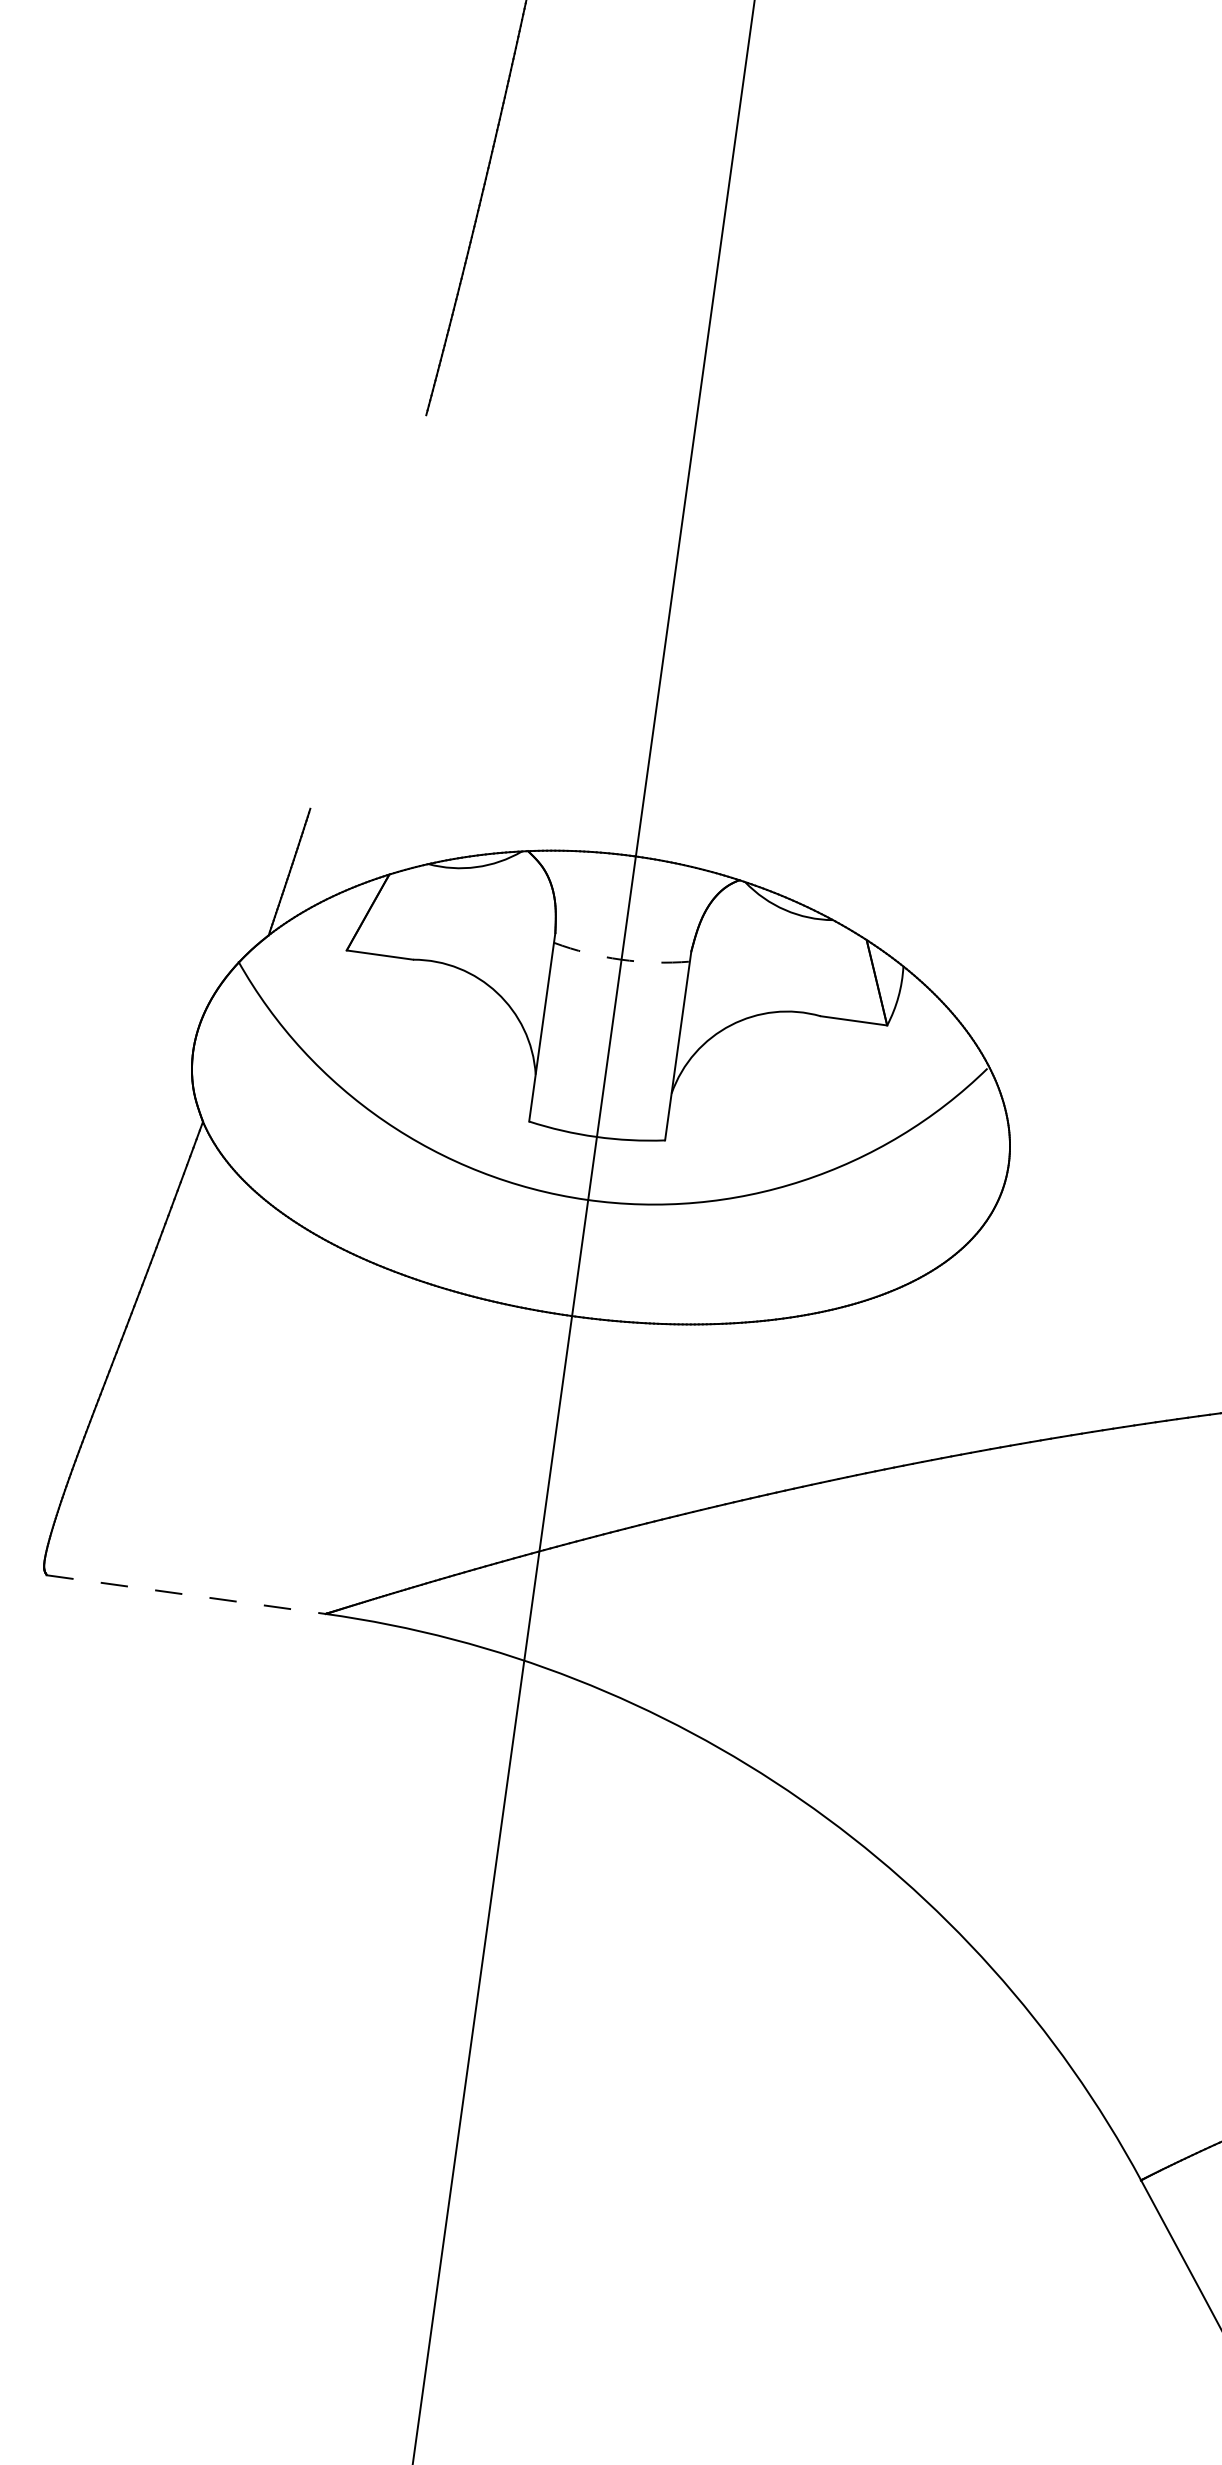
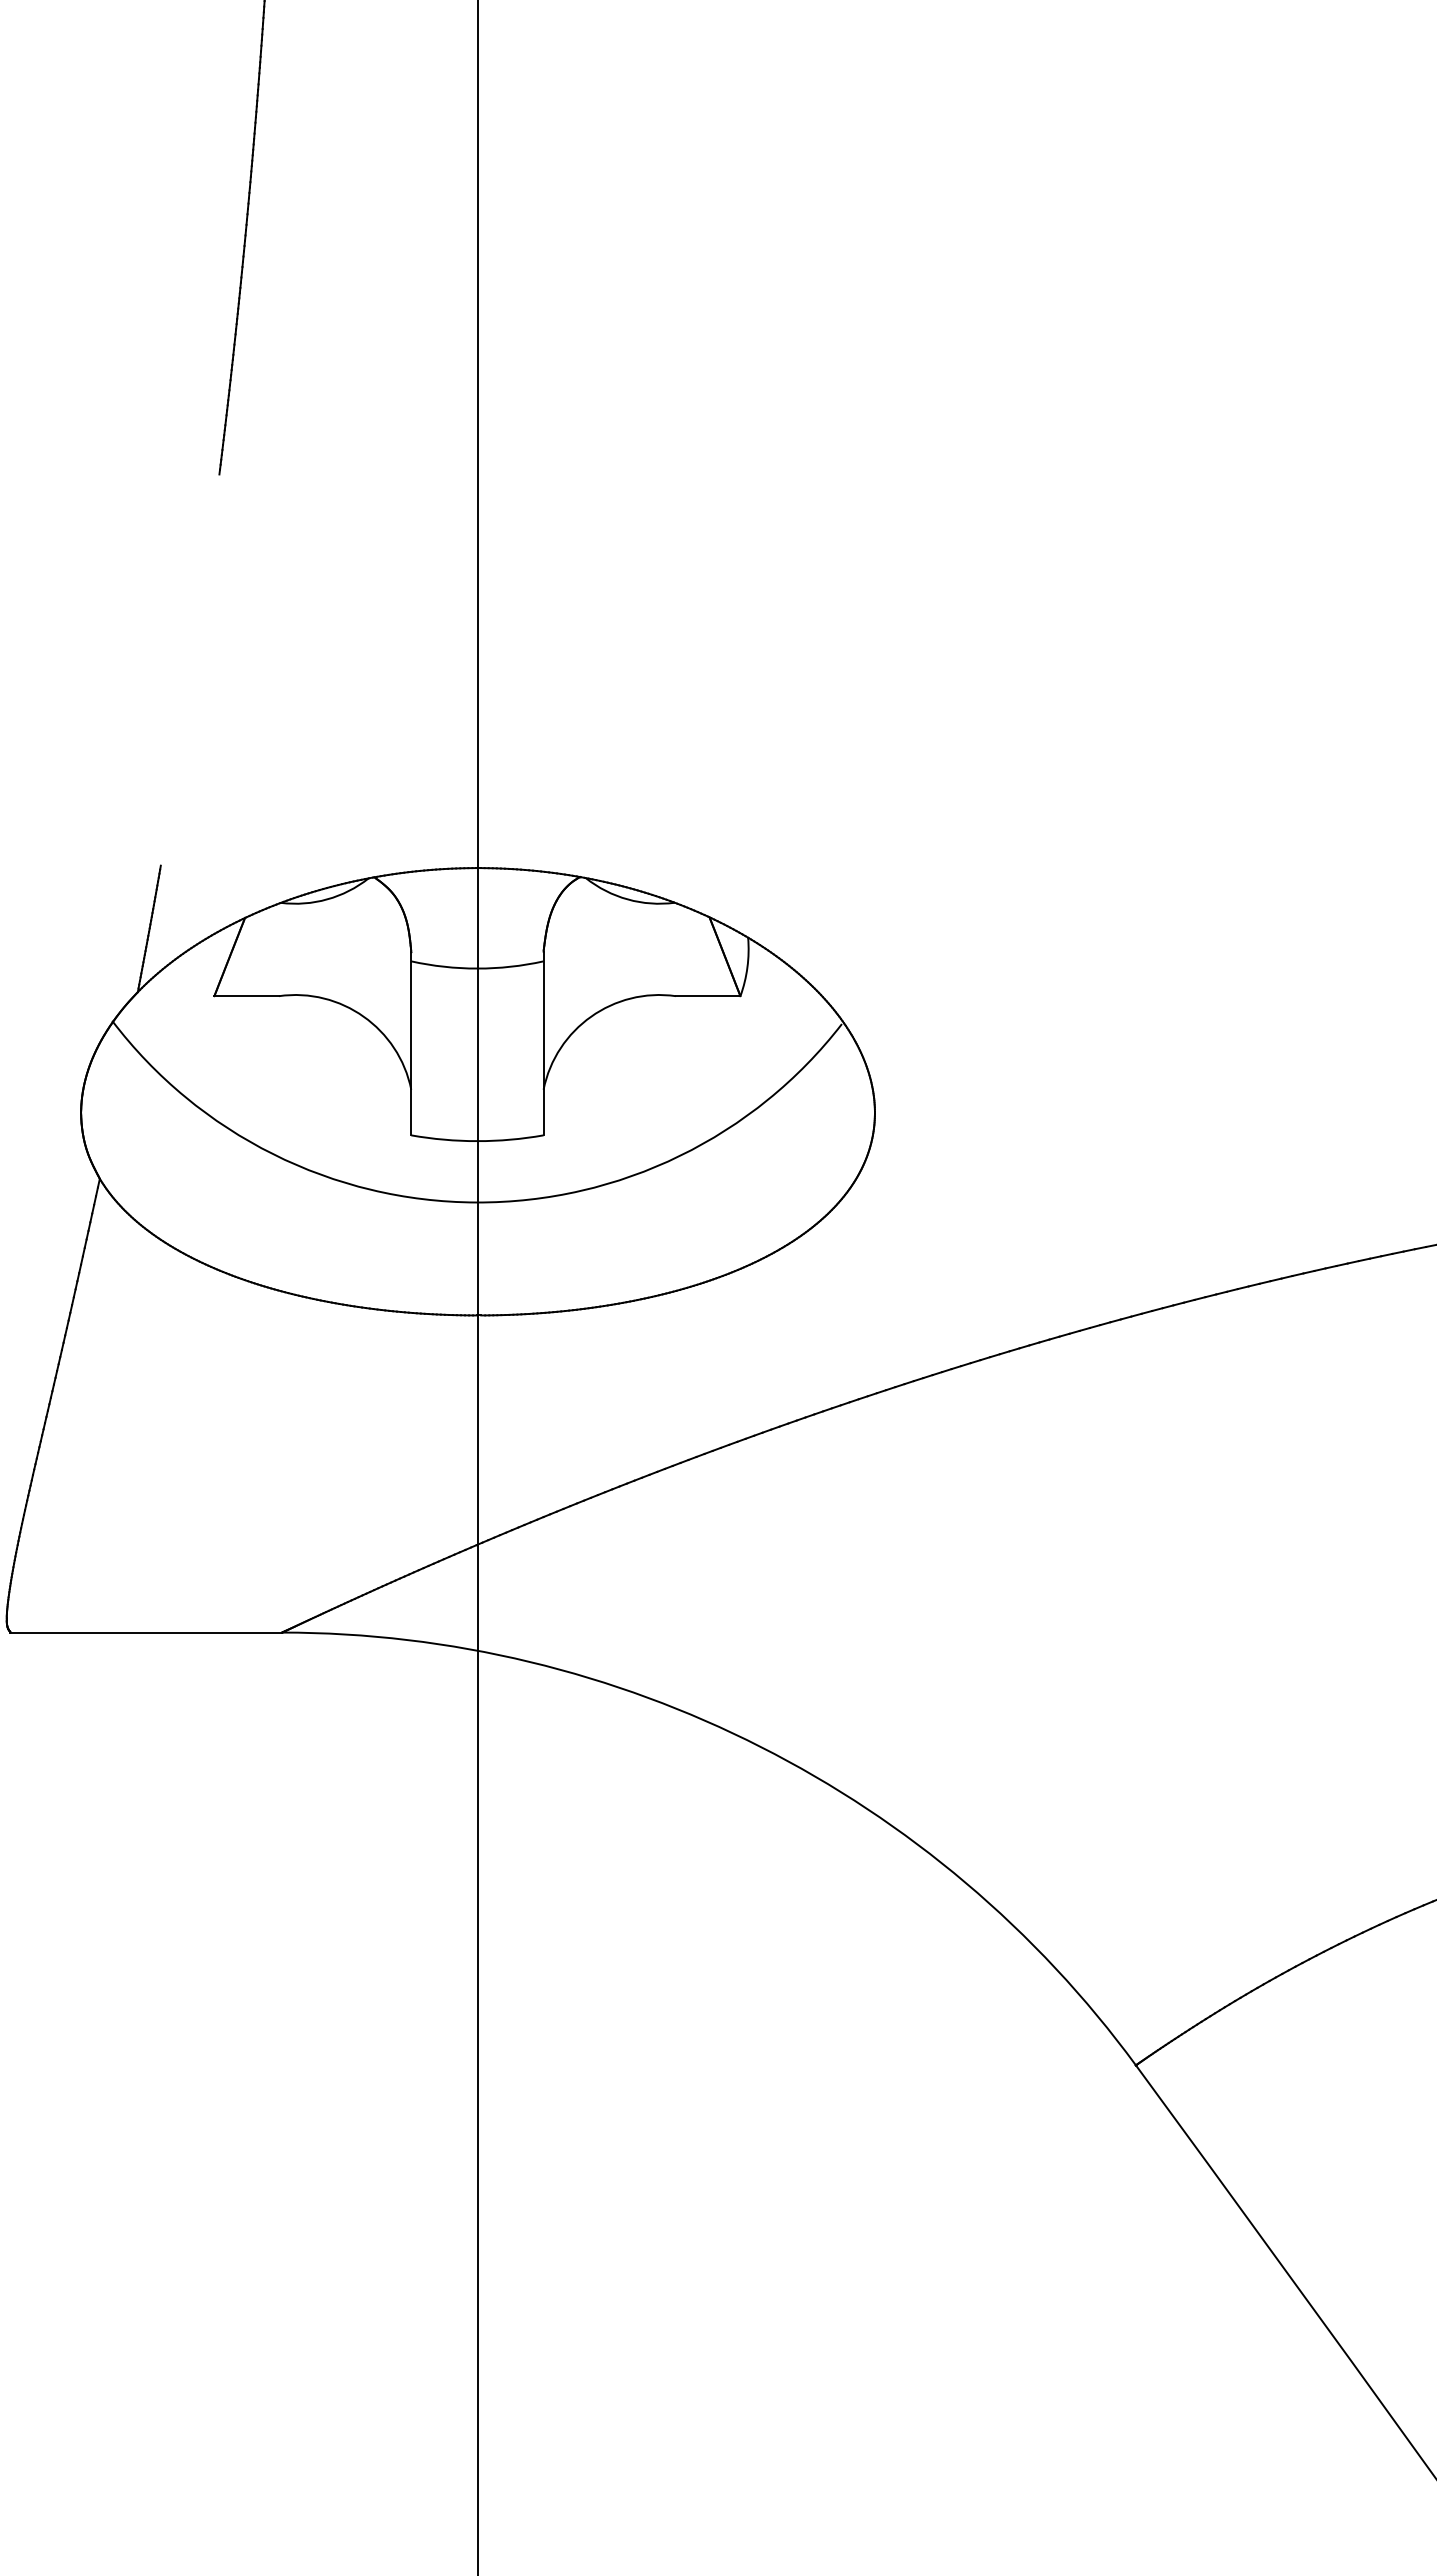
arc: (620, 959) -> (477, 968), dashed -> solid
line: (186, 1594) -> (146, 1632), dashed -> solid

